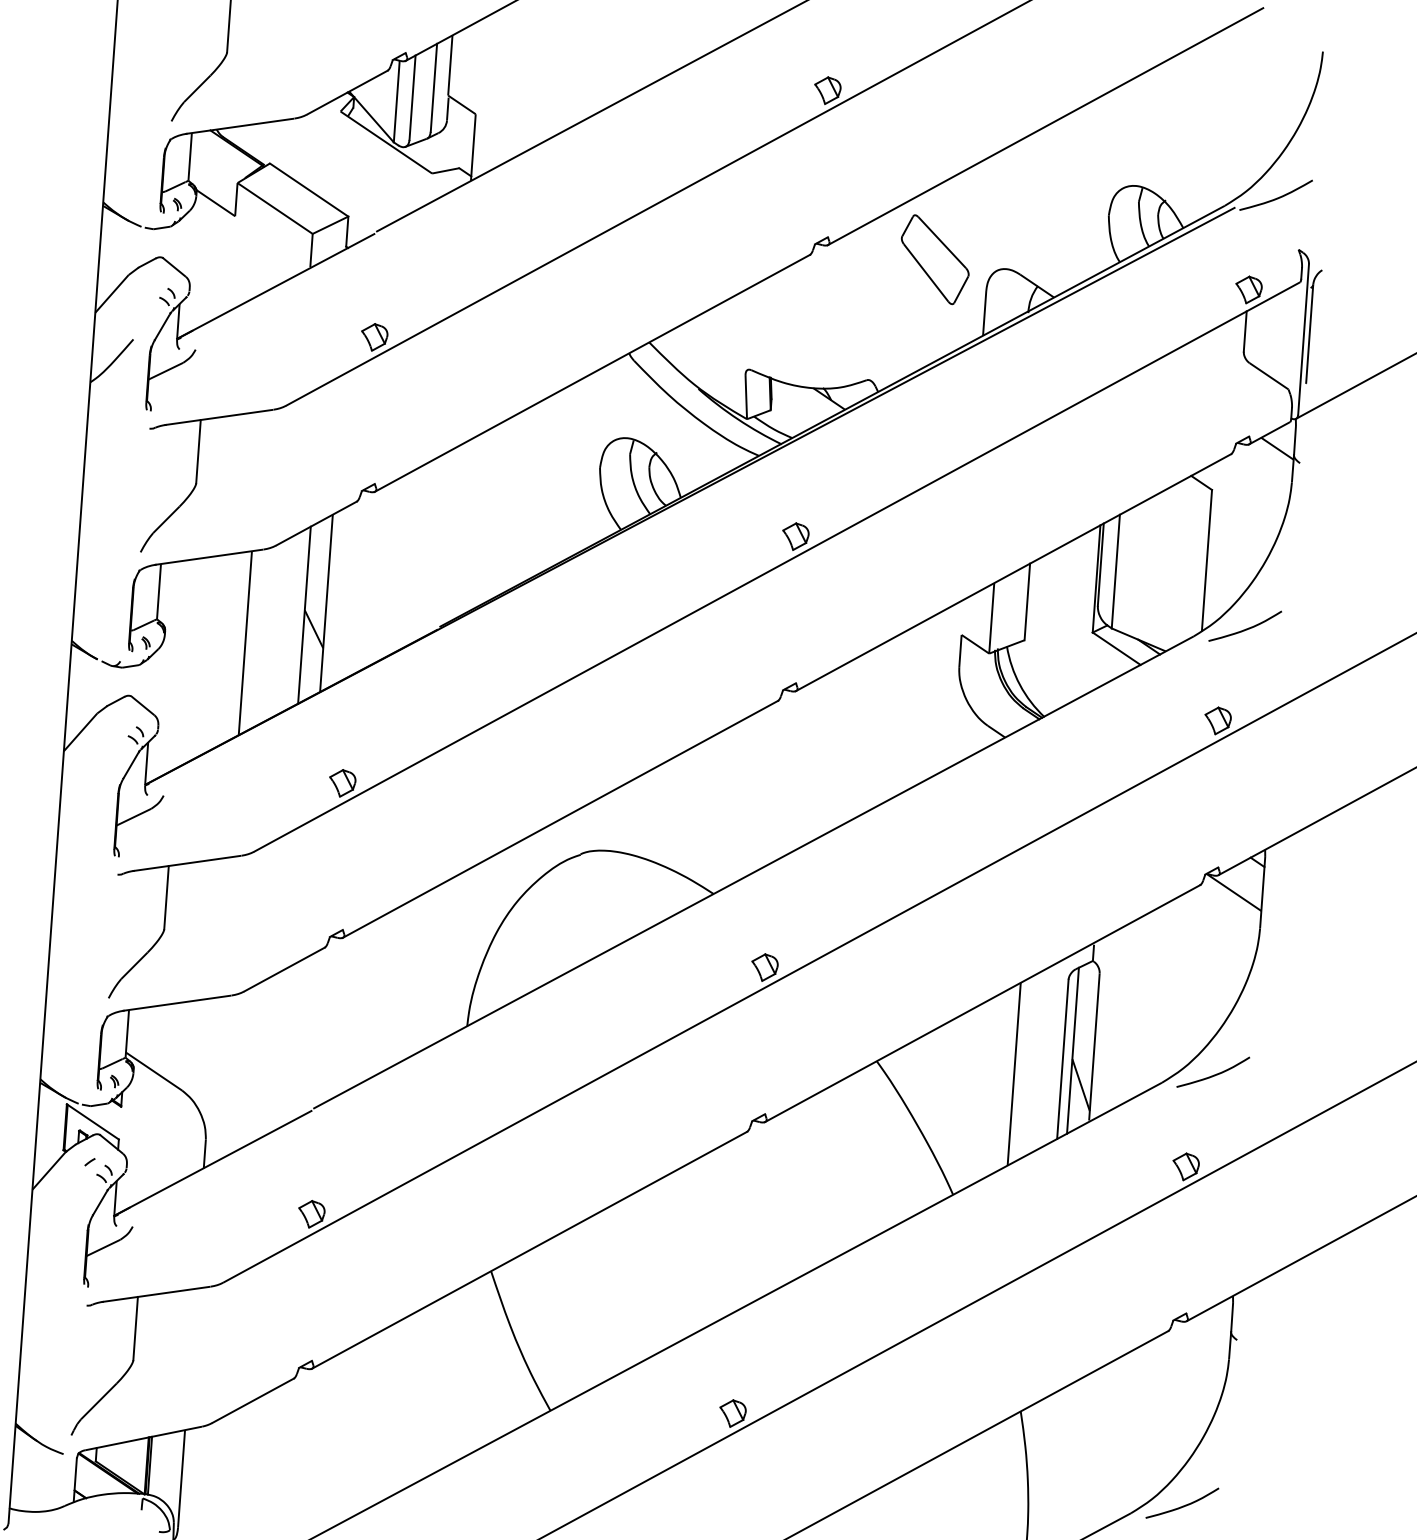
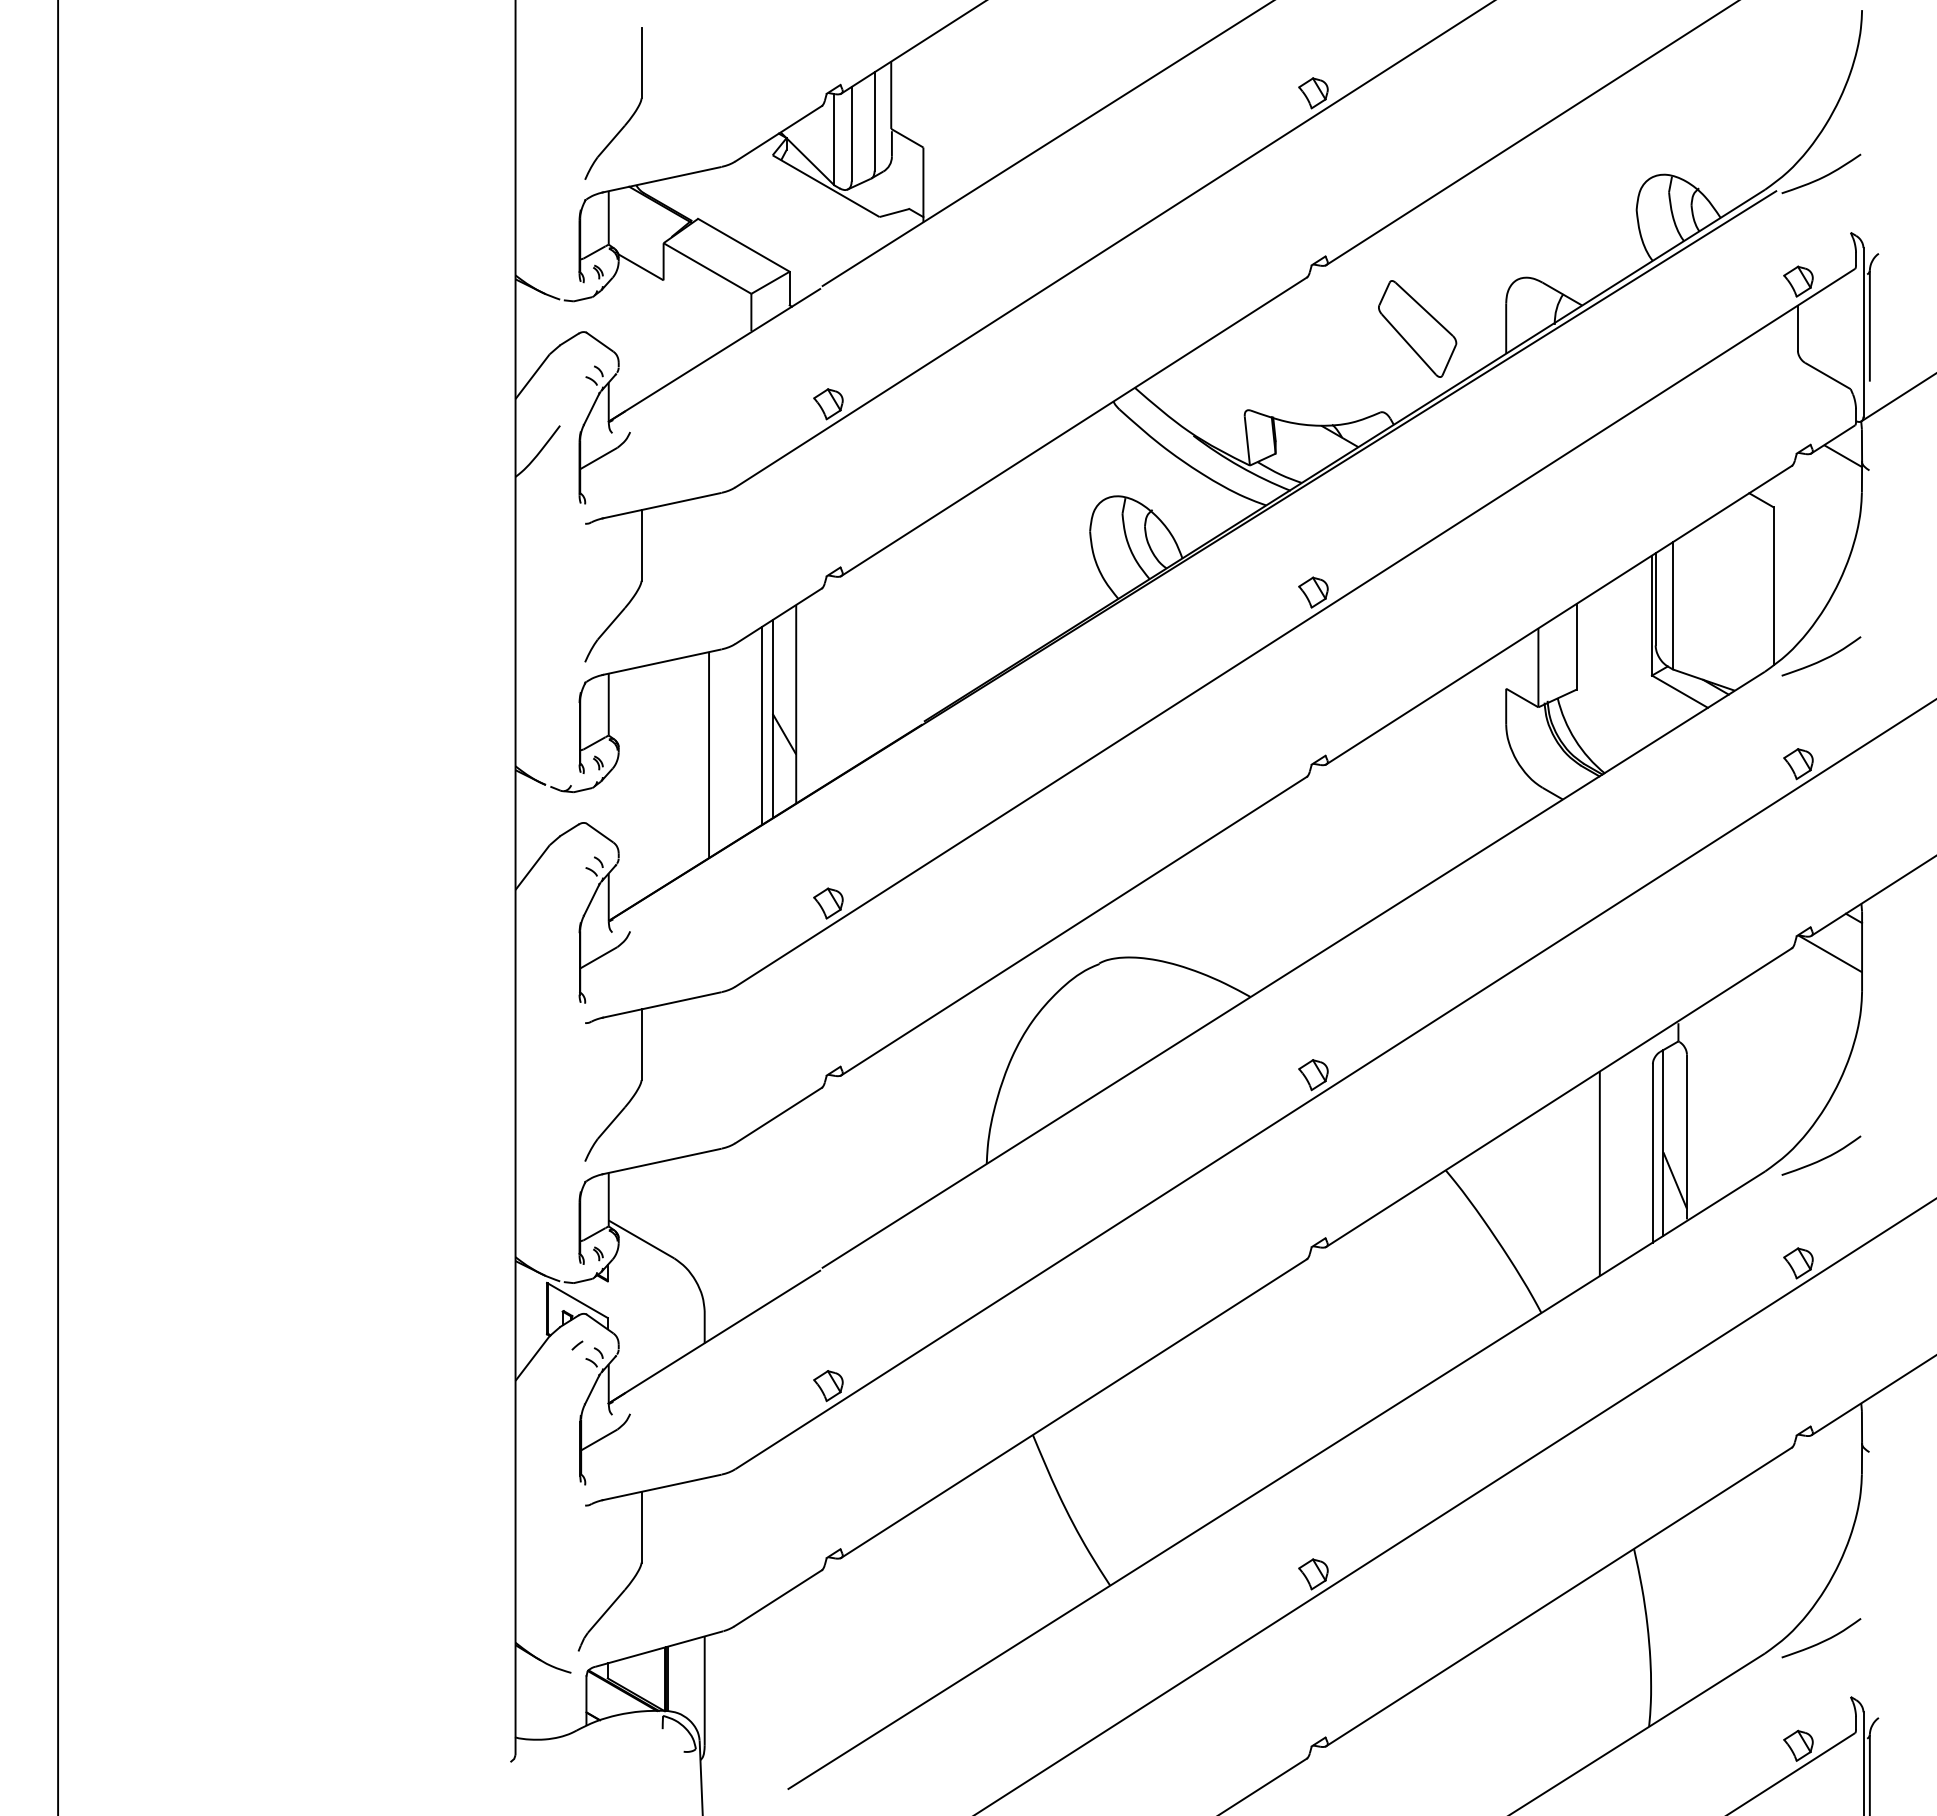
part: (934, 259) -> (1417, 328), moved
line: (295, 620) -> (762, 725), added

